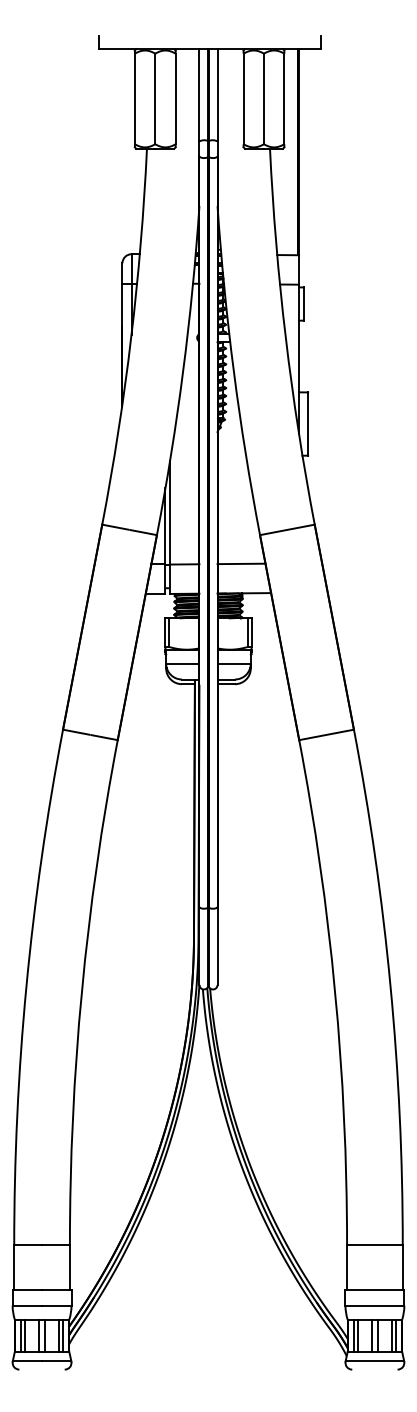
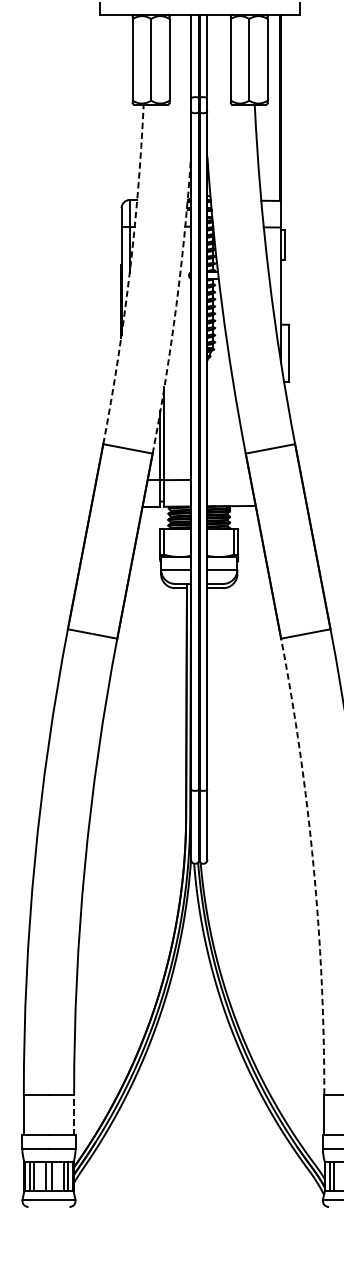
arc: (131, 337) -> (129, 275), solid -> dashed
arc: (183, 371) -> (176, 305), solid -> dashed
line: (241, 563) -> (229, 479), removed
arc: (335, 991) -> (313, 865), solid -> dashed
line: (69, 1267) -> (73, 1114), solid -> dashed

